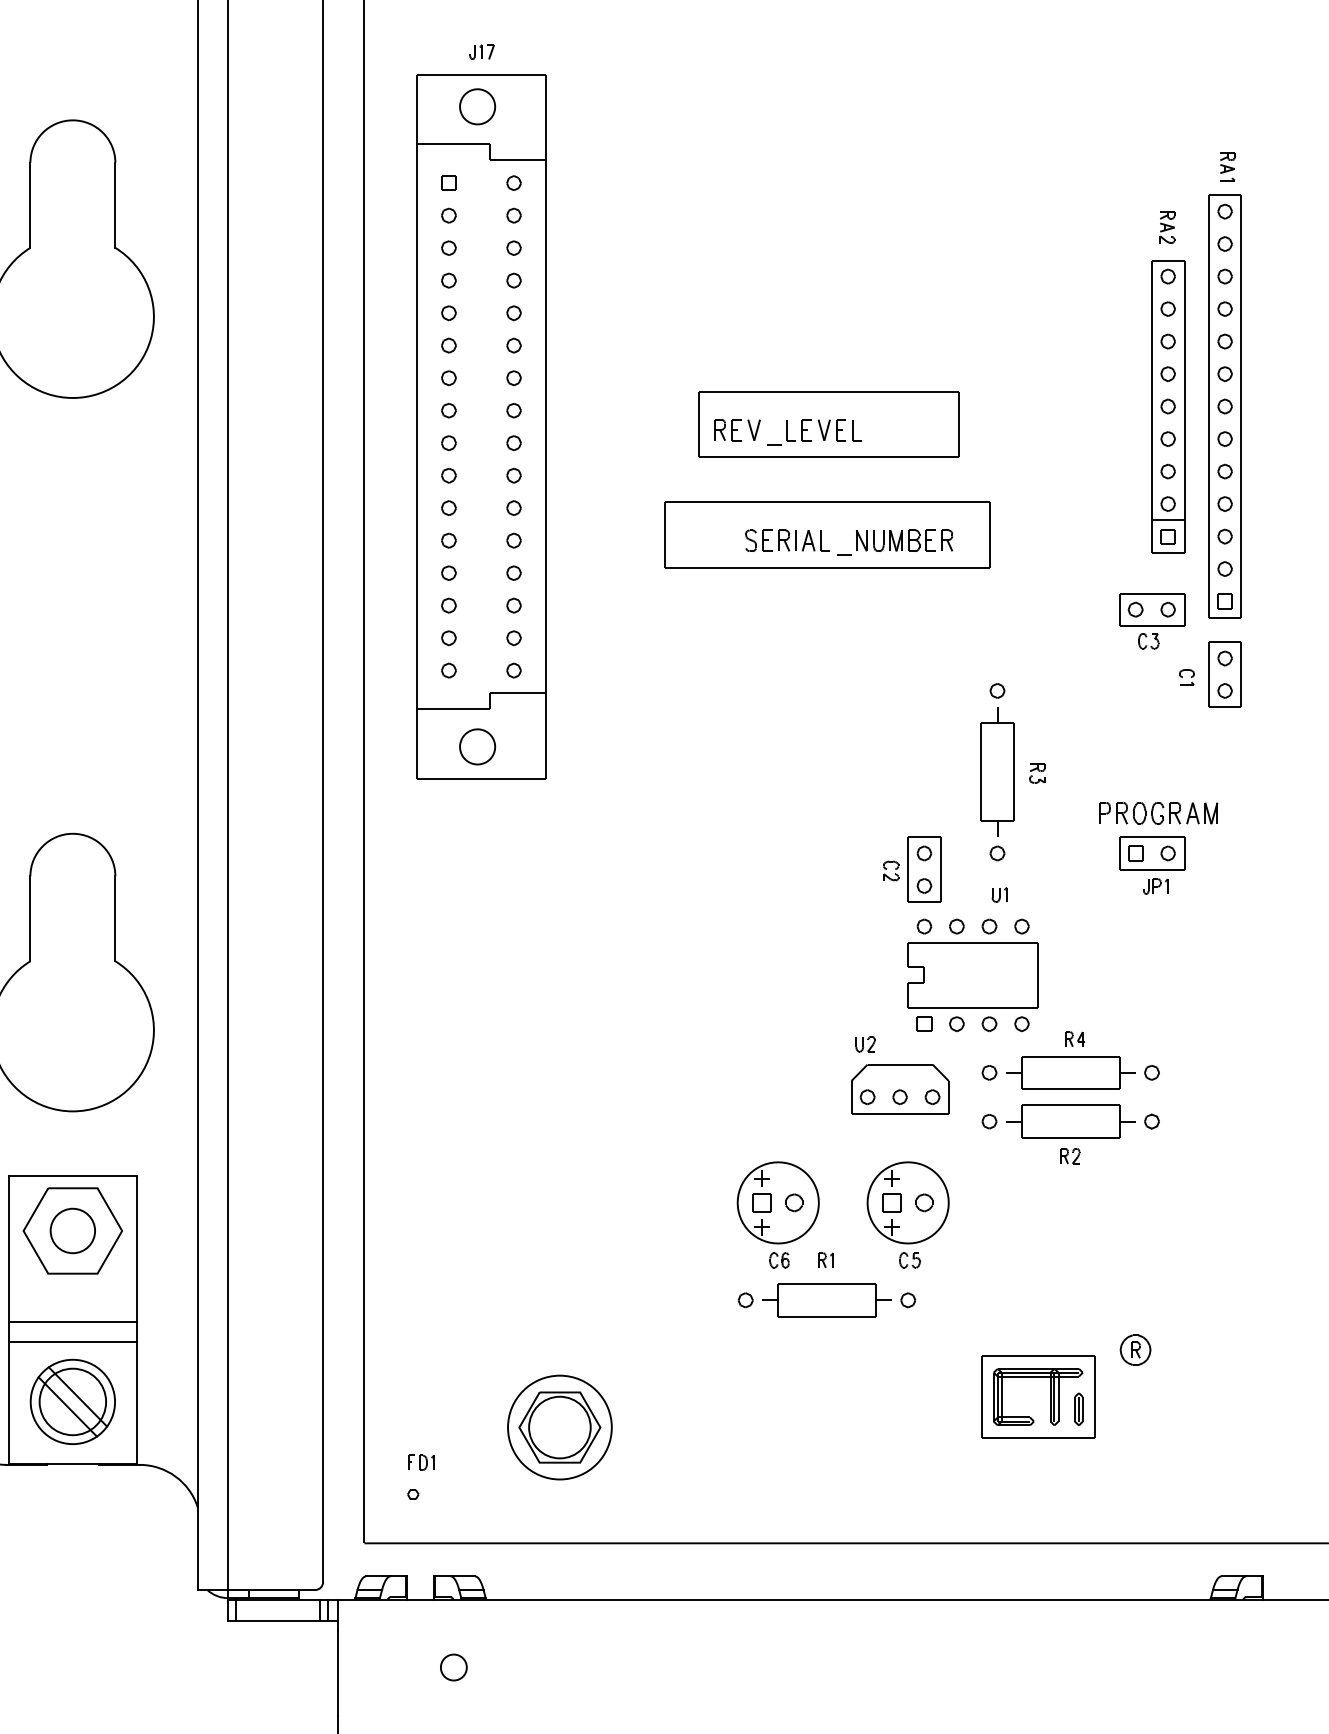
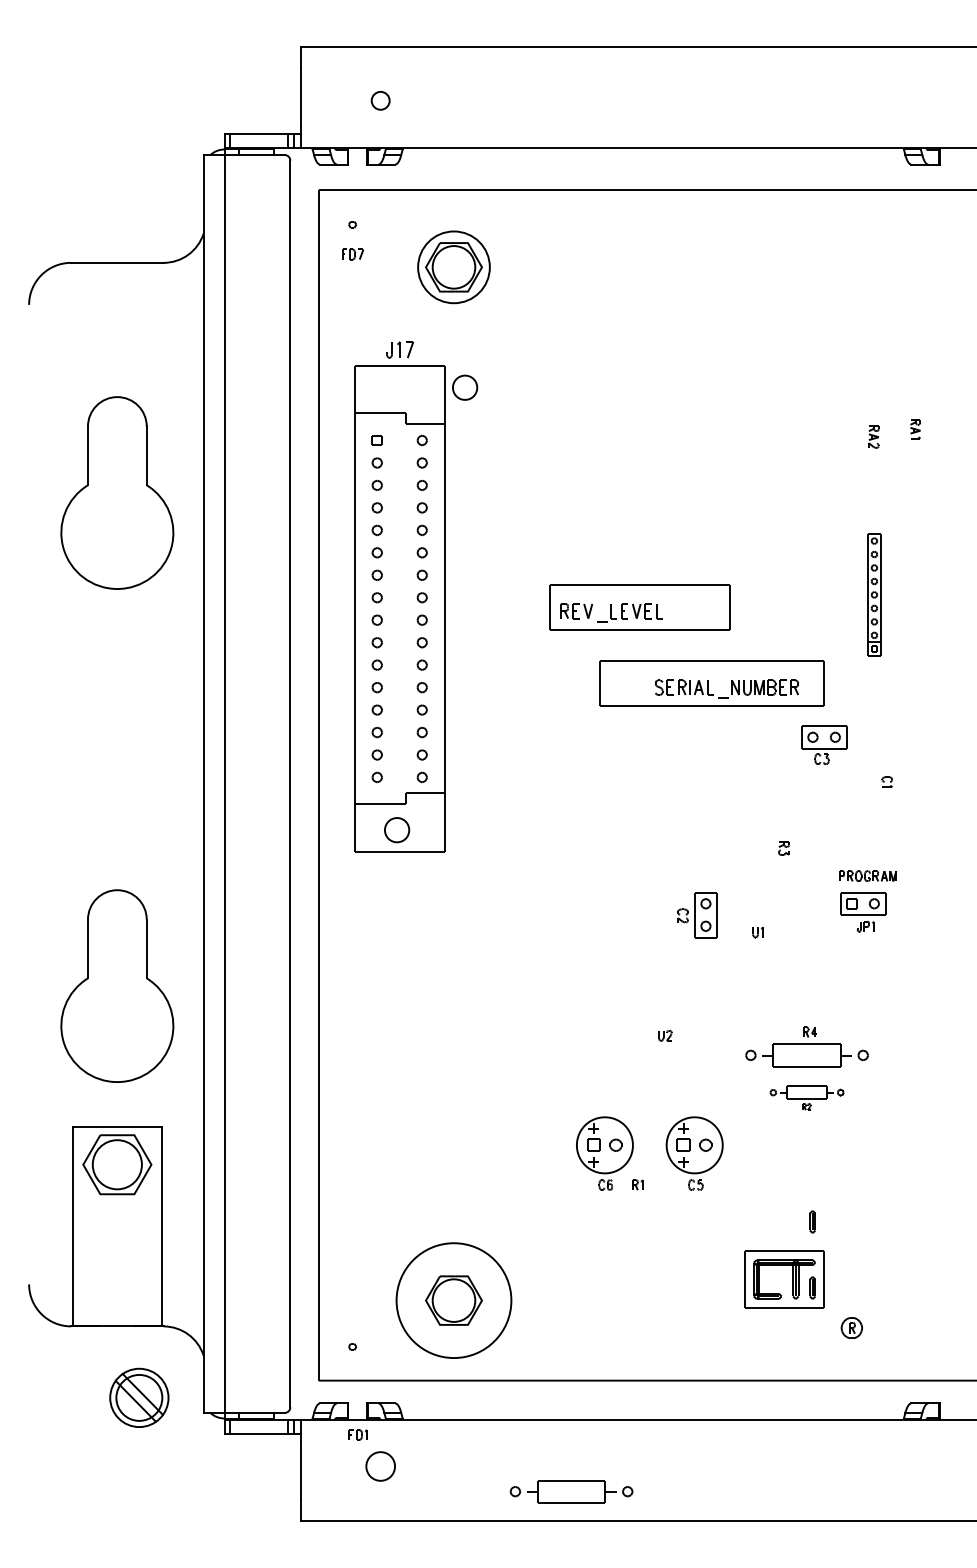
part: (482, 51) -> (400, 349), size x1.6
part: (478, 106) -> (465, 387), moved
part: (1166, 226) -> (873, 436), moved
part: (1168, 405) -> (874, 594), size x0.6
part: (1224, 405) -> (913, 594), removed
part: (826, 534) -> (711, 683), moved
part: (1152, 620) -> (824, 744), moved
part: (1224, 675) -> (913, 780), removed
part: (997, 771) -> (756, 847), removed
part: (1158, 813) -> (867, 876), size x0.7
part: (972, 974) -> (739, 987), removed
part: (900, 1088) -> (689, 1066), removed
part: (1069, 1133) -> (806, 1097), size x0.6
circle: (73, 1230) -> (117, 1164), size x1.6
part: (826, 1300) -> (571, 1491), moved
part: (1078, 1313) -> (812, 1221), added
line: (71, 1321) -> (116, 1227), removed
line: (71, 1342) -> (116, 1241), removed
part: (1135, 1349) -> (851, 1327), moved
part: (73, 1401) -> (139, 1397), moved
circle: (559, 1427) -> (453, 1300), size x1.6
part: (420, 1462) -> (357, 1434), moved
circle: (453, 1667) -> (380, 1466), size x1.6

